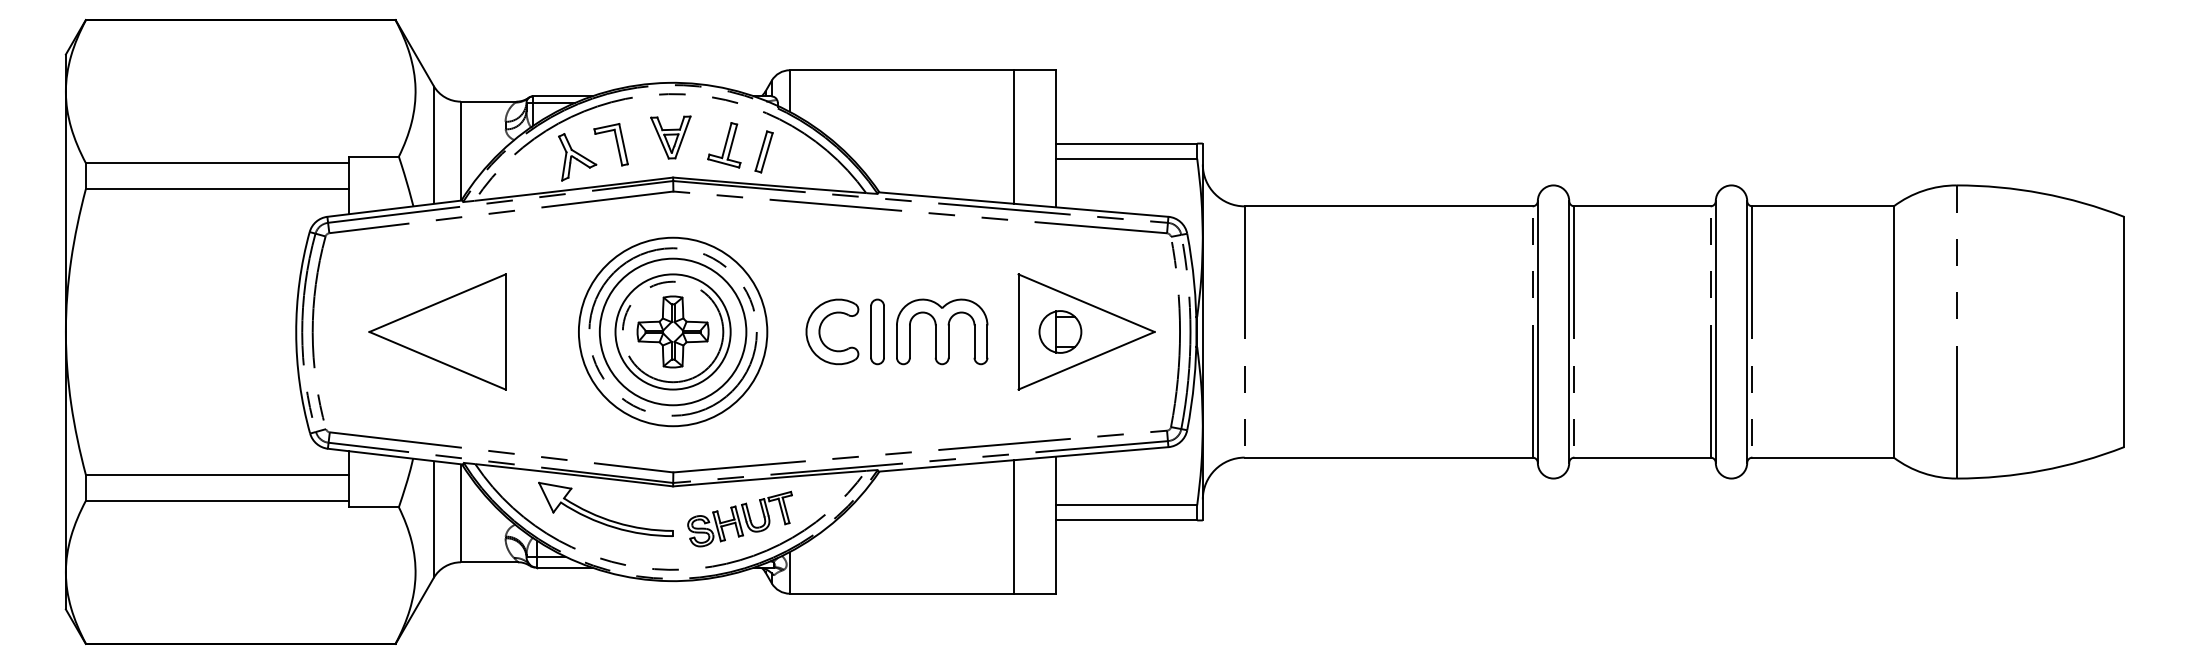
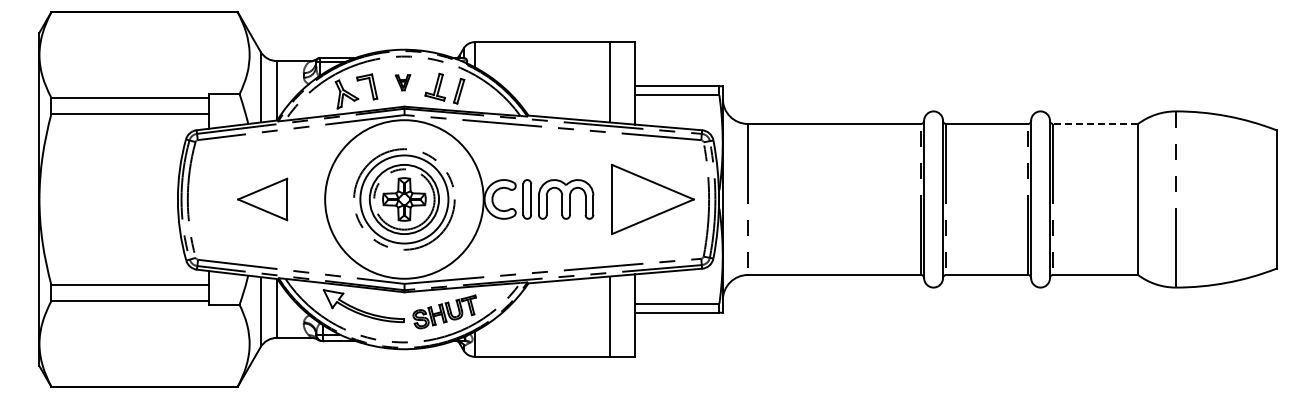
part: (669, 137) -> (402, 82), size x0.6
line: (1822, 205) -> (1095, 123), solid -> dashed
part: (436, 332) -> (262, 199), size x0.6
circle: (673, 332) -> (404, 199), size x1.4
part: (1059, 332) -> (636, 199), removed

